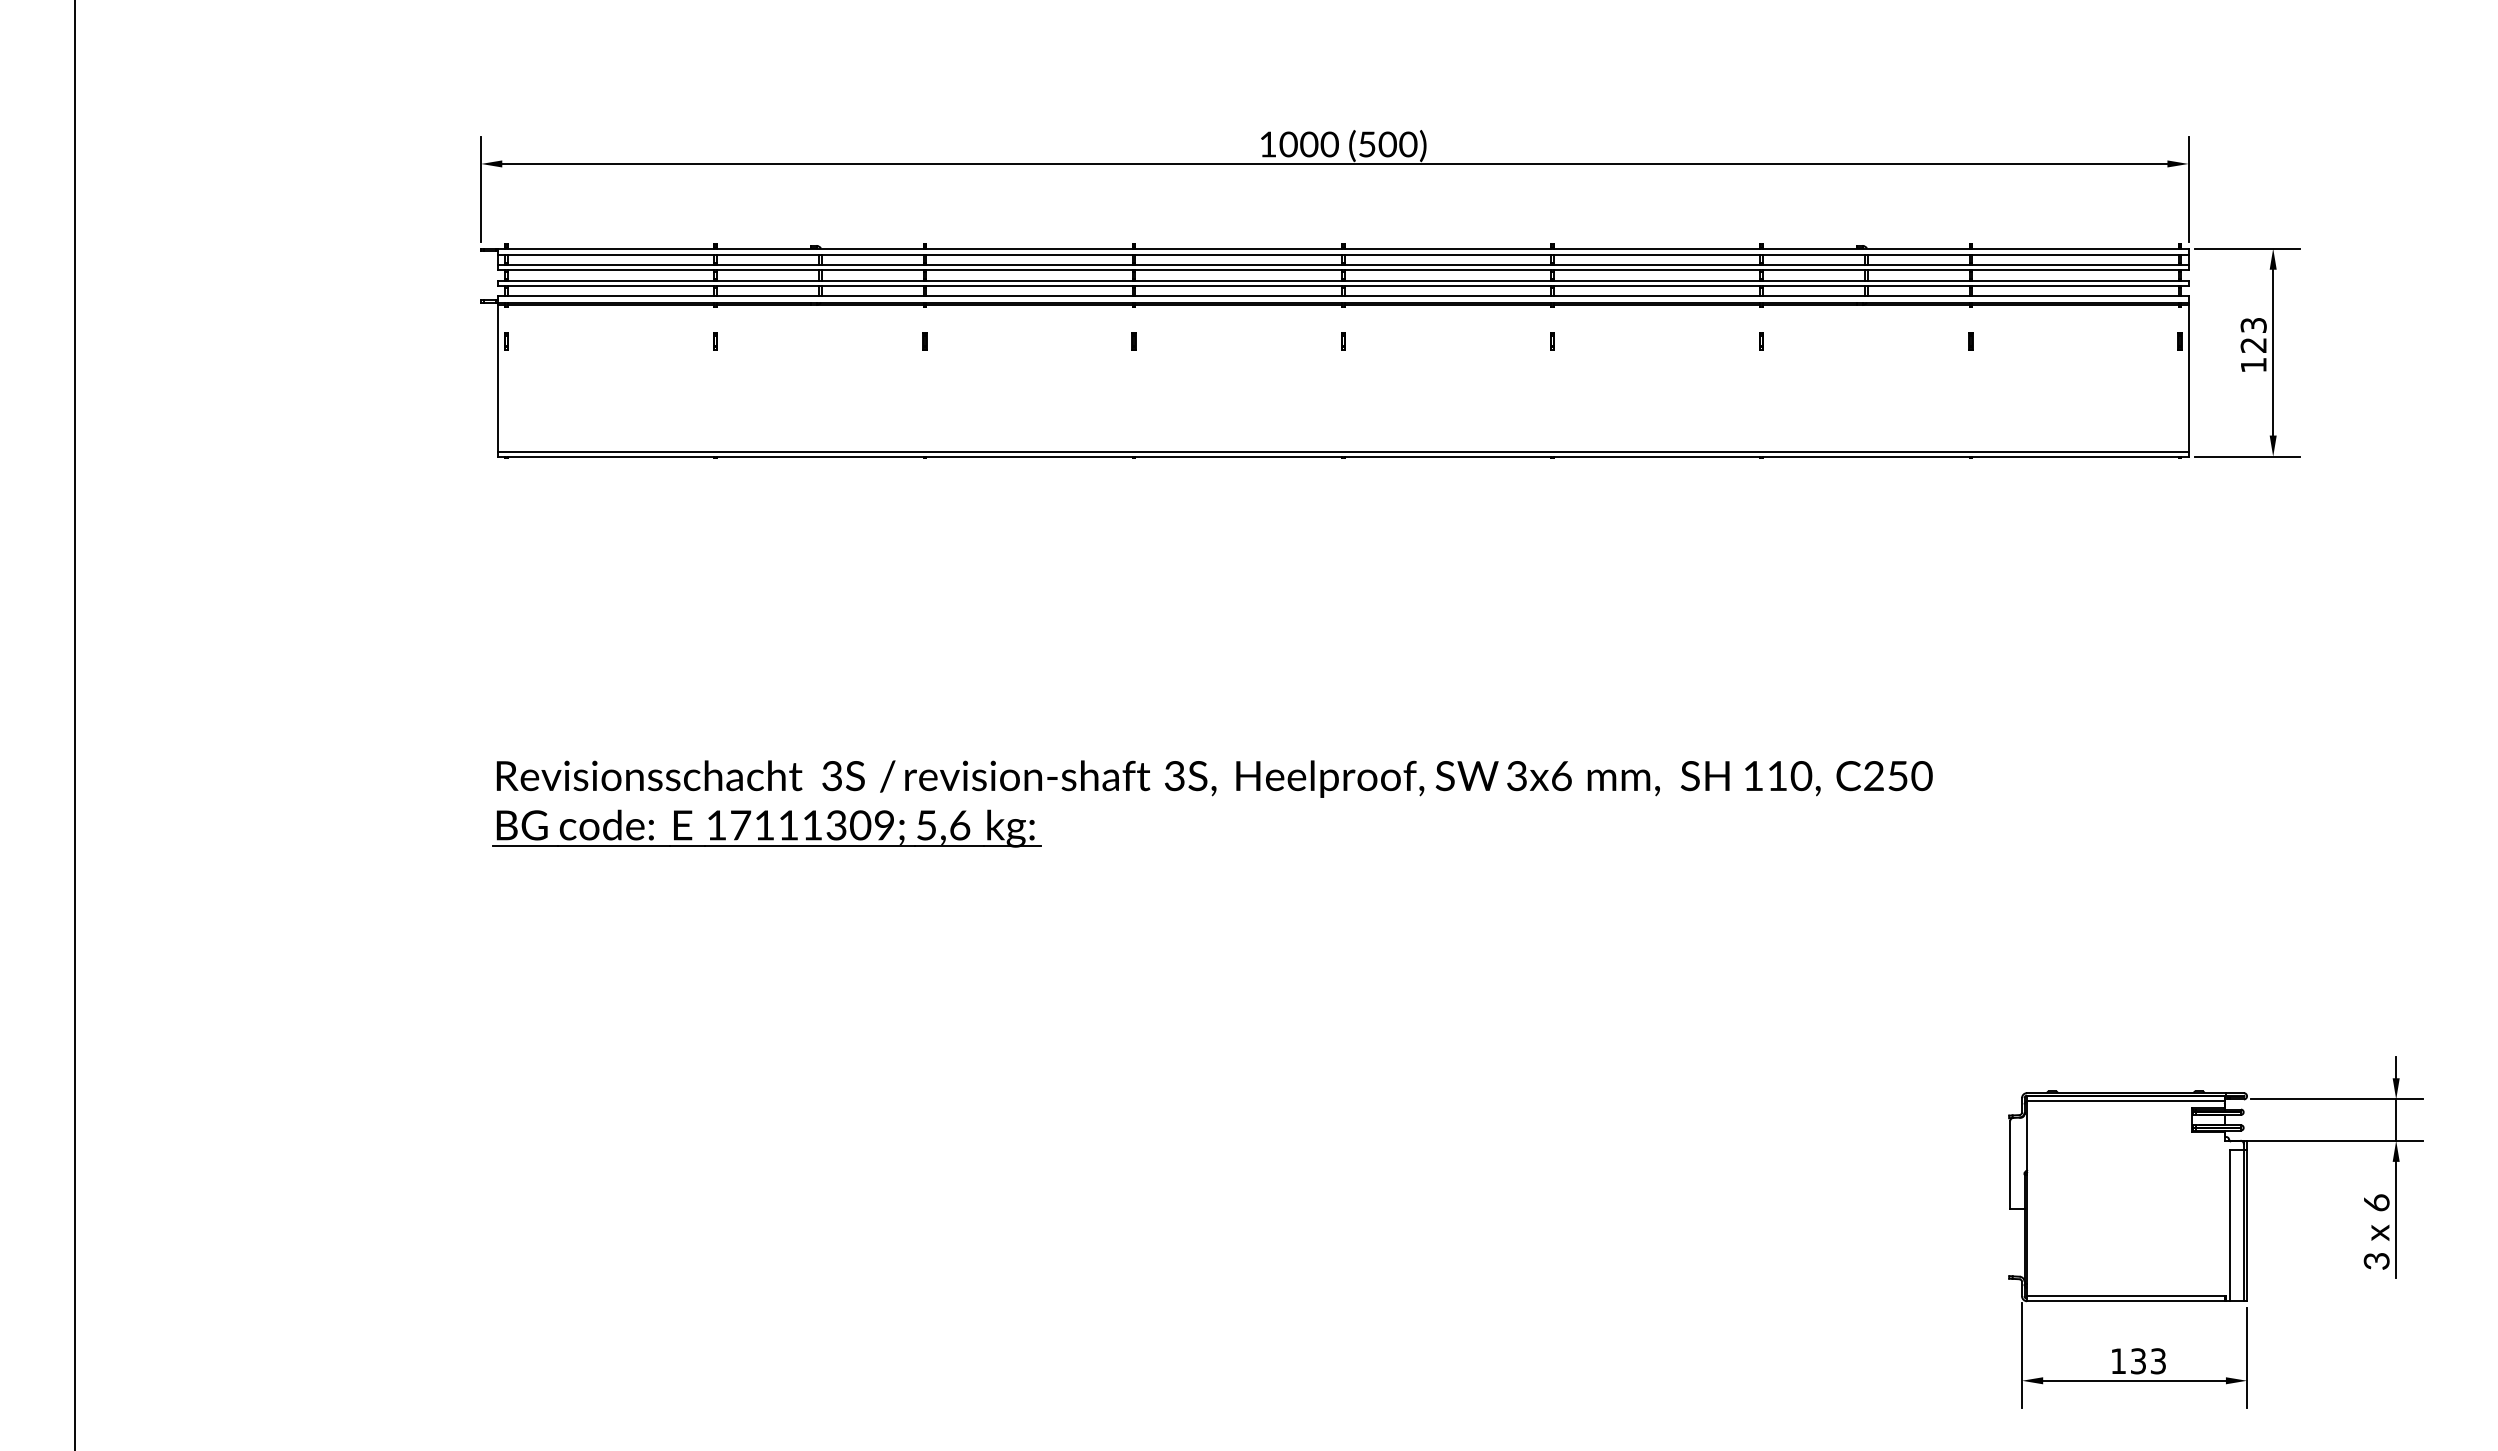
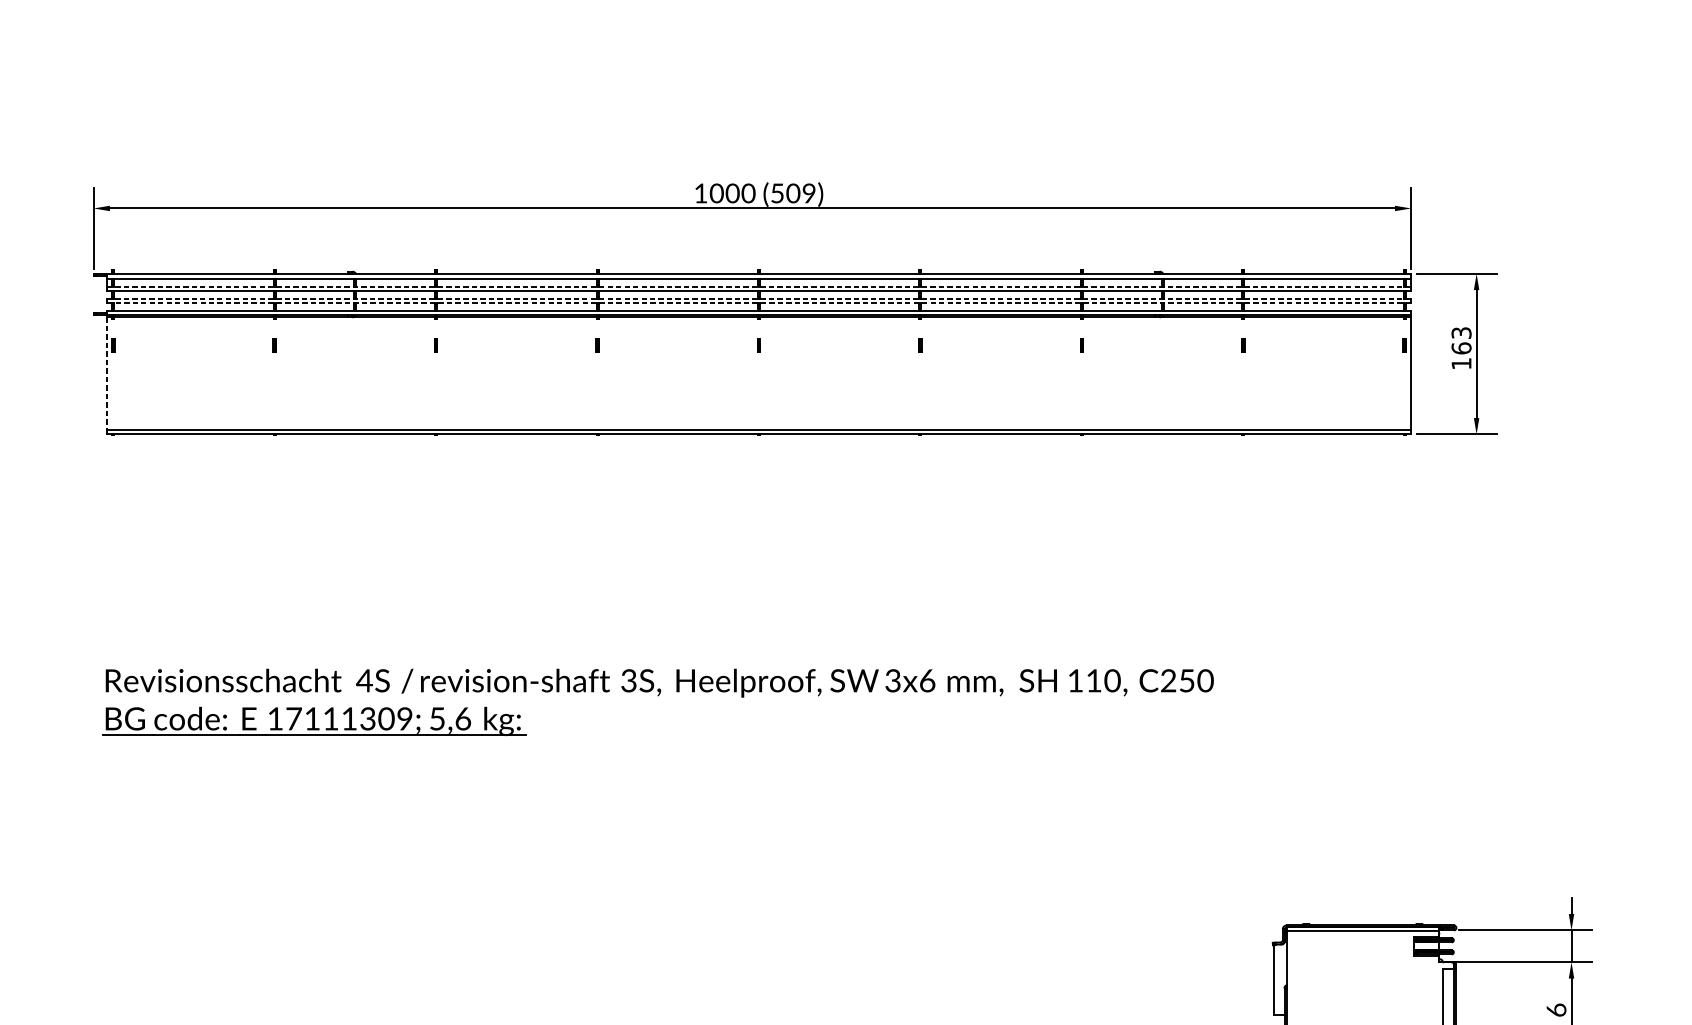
text: (1408, 145) -> (809, 194), (500) -> (509)
line: (1343, 265) -> (759, 286), solid -> dashed
line: (1343, 280) -> (759, 298), solid -> dashed
line: (1342, 286) -> (758, 303), solid -> dashed
text: (2253, 345) -> (1461, 348), 123 -> 163
line: (498, 378) -> (107, 374), solid -> dashed
text: (832, 776) -> (364, 681), 3S -> 4S

